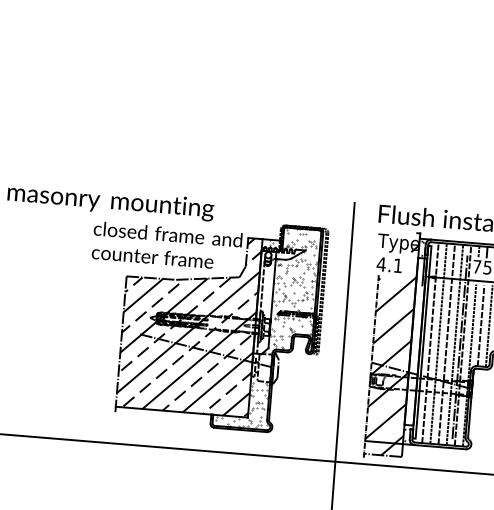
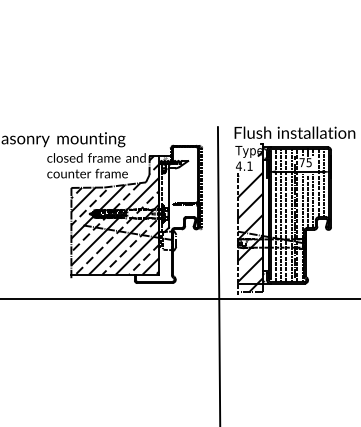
hatch: (292, 290) -> (181, 188), removed
hatch: (243, 405) -> (155, 266), removed

